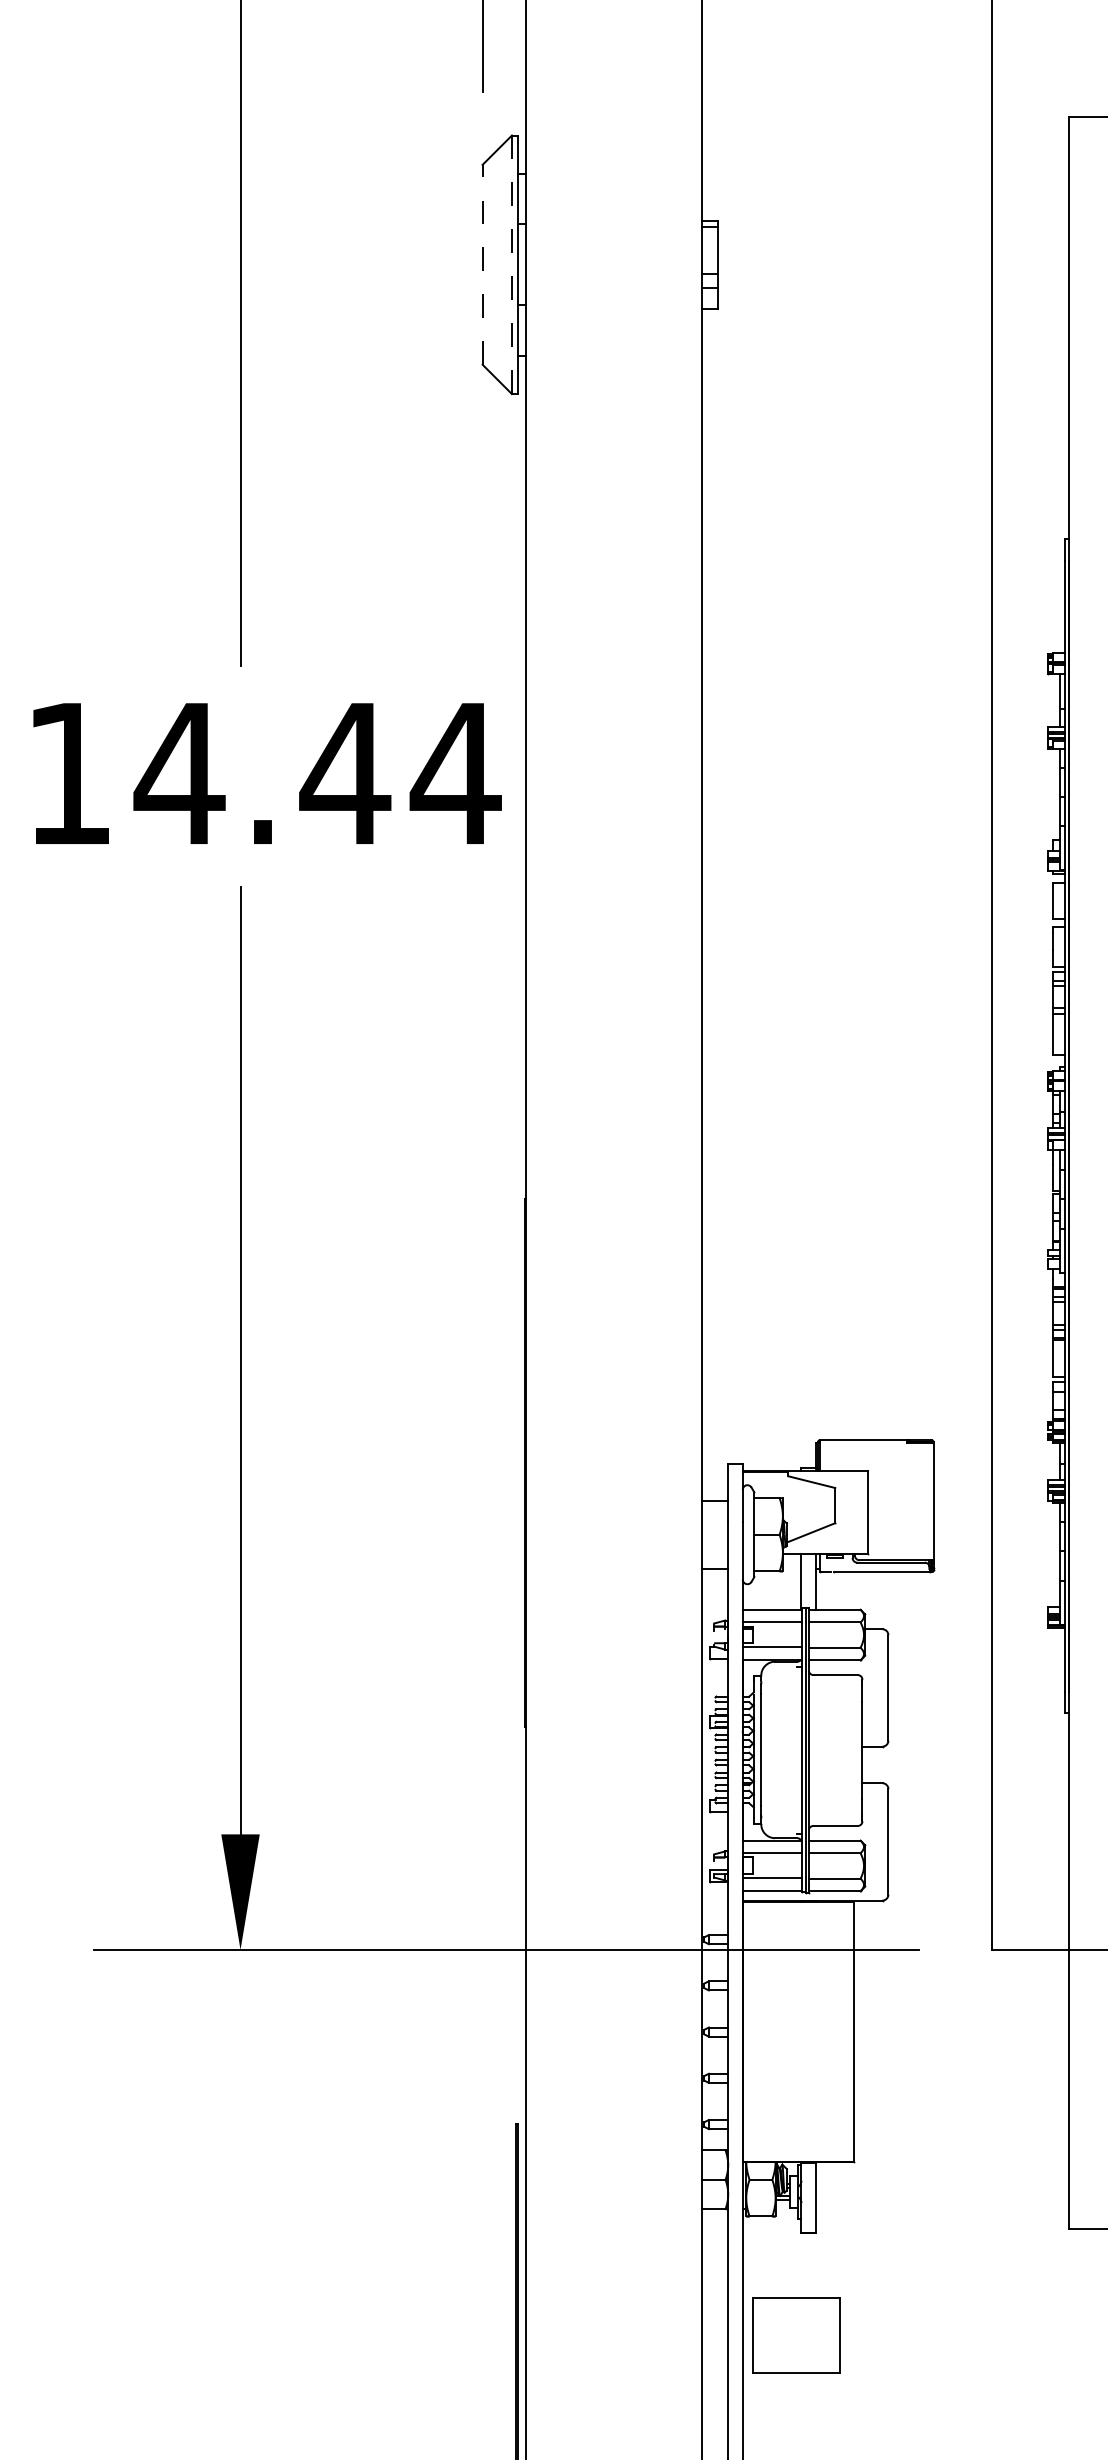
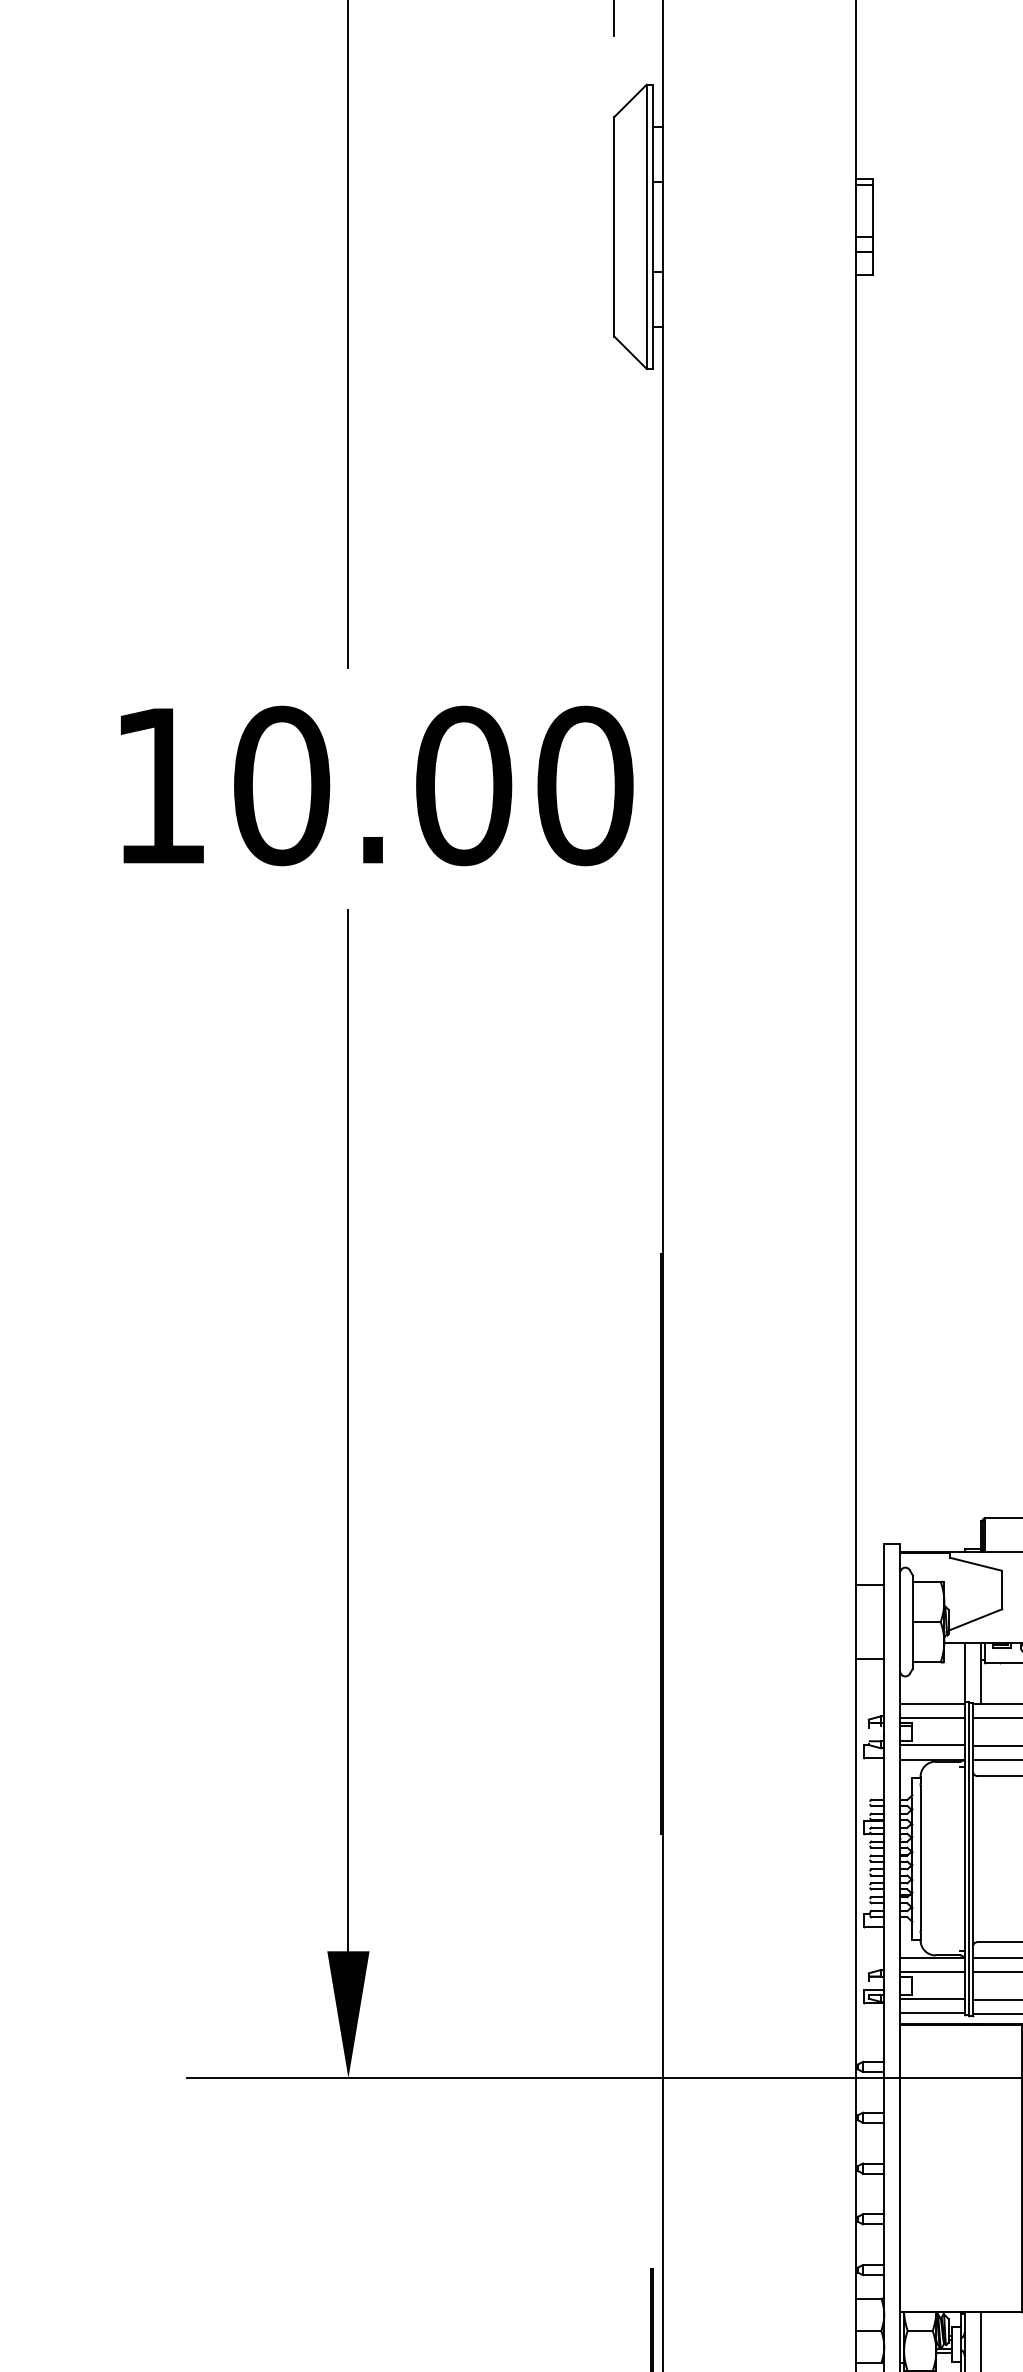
line: (482, 264) -> (614, 226), dashed -> solid
line: (511, 265) -> (646, 227), dashed -> solid
text: (317, 773) -> (432, 785), 14.44 -> 10.00

